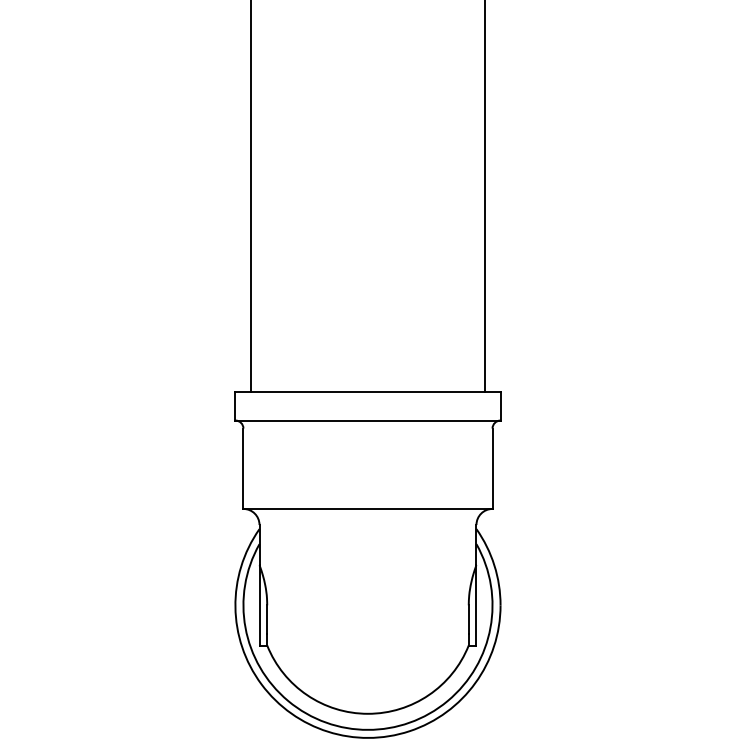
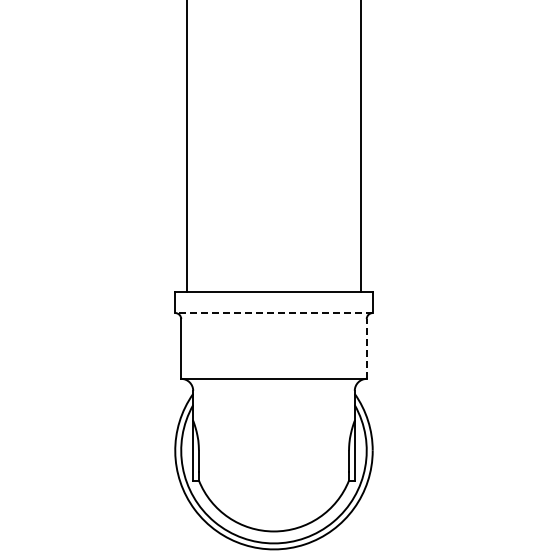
line: (367, 421) -> (273, 313), solid -> dashed
line: (492, 468) -> (366, 348), solid -> dashed

